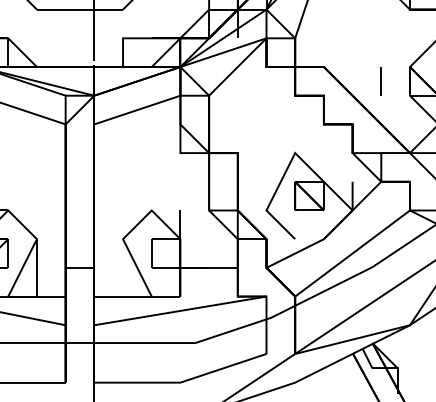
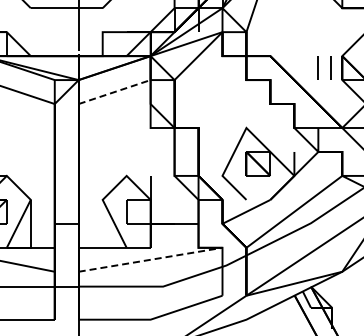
line: (395, 80) -> (330, 67), added
line: (137, 110) -> (114, 92), solid -> dashed
line: (180, 310) -> (150, 259), solid -> dashed

